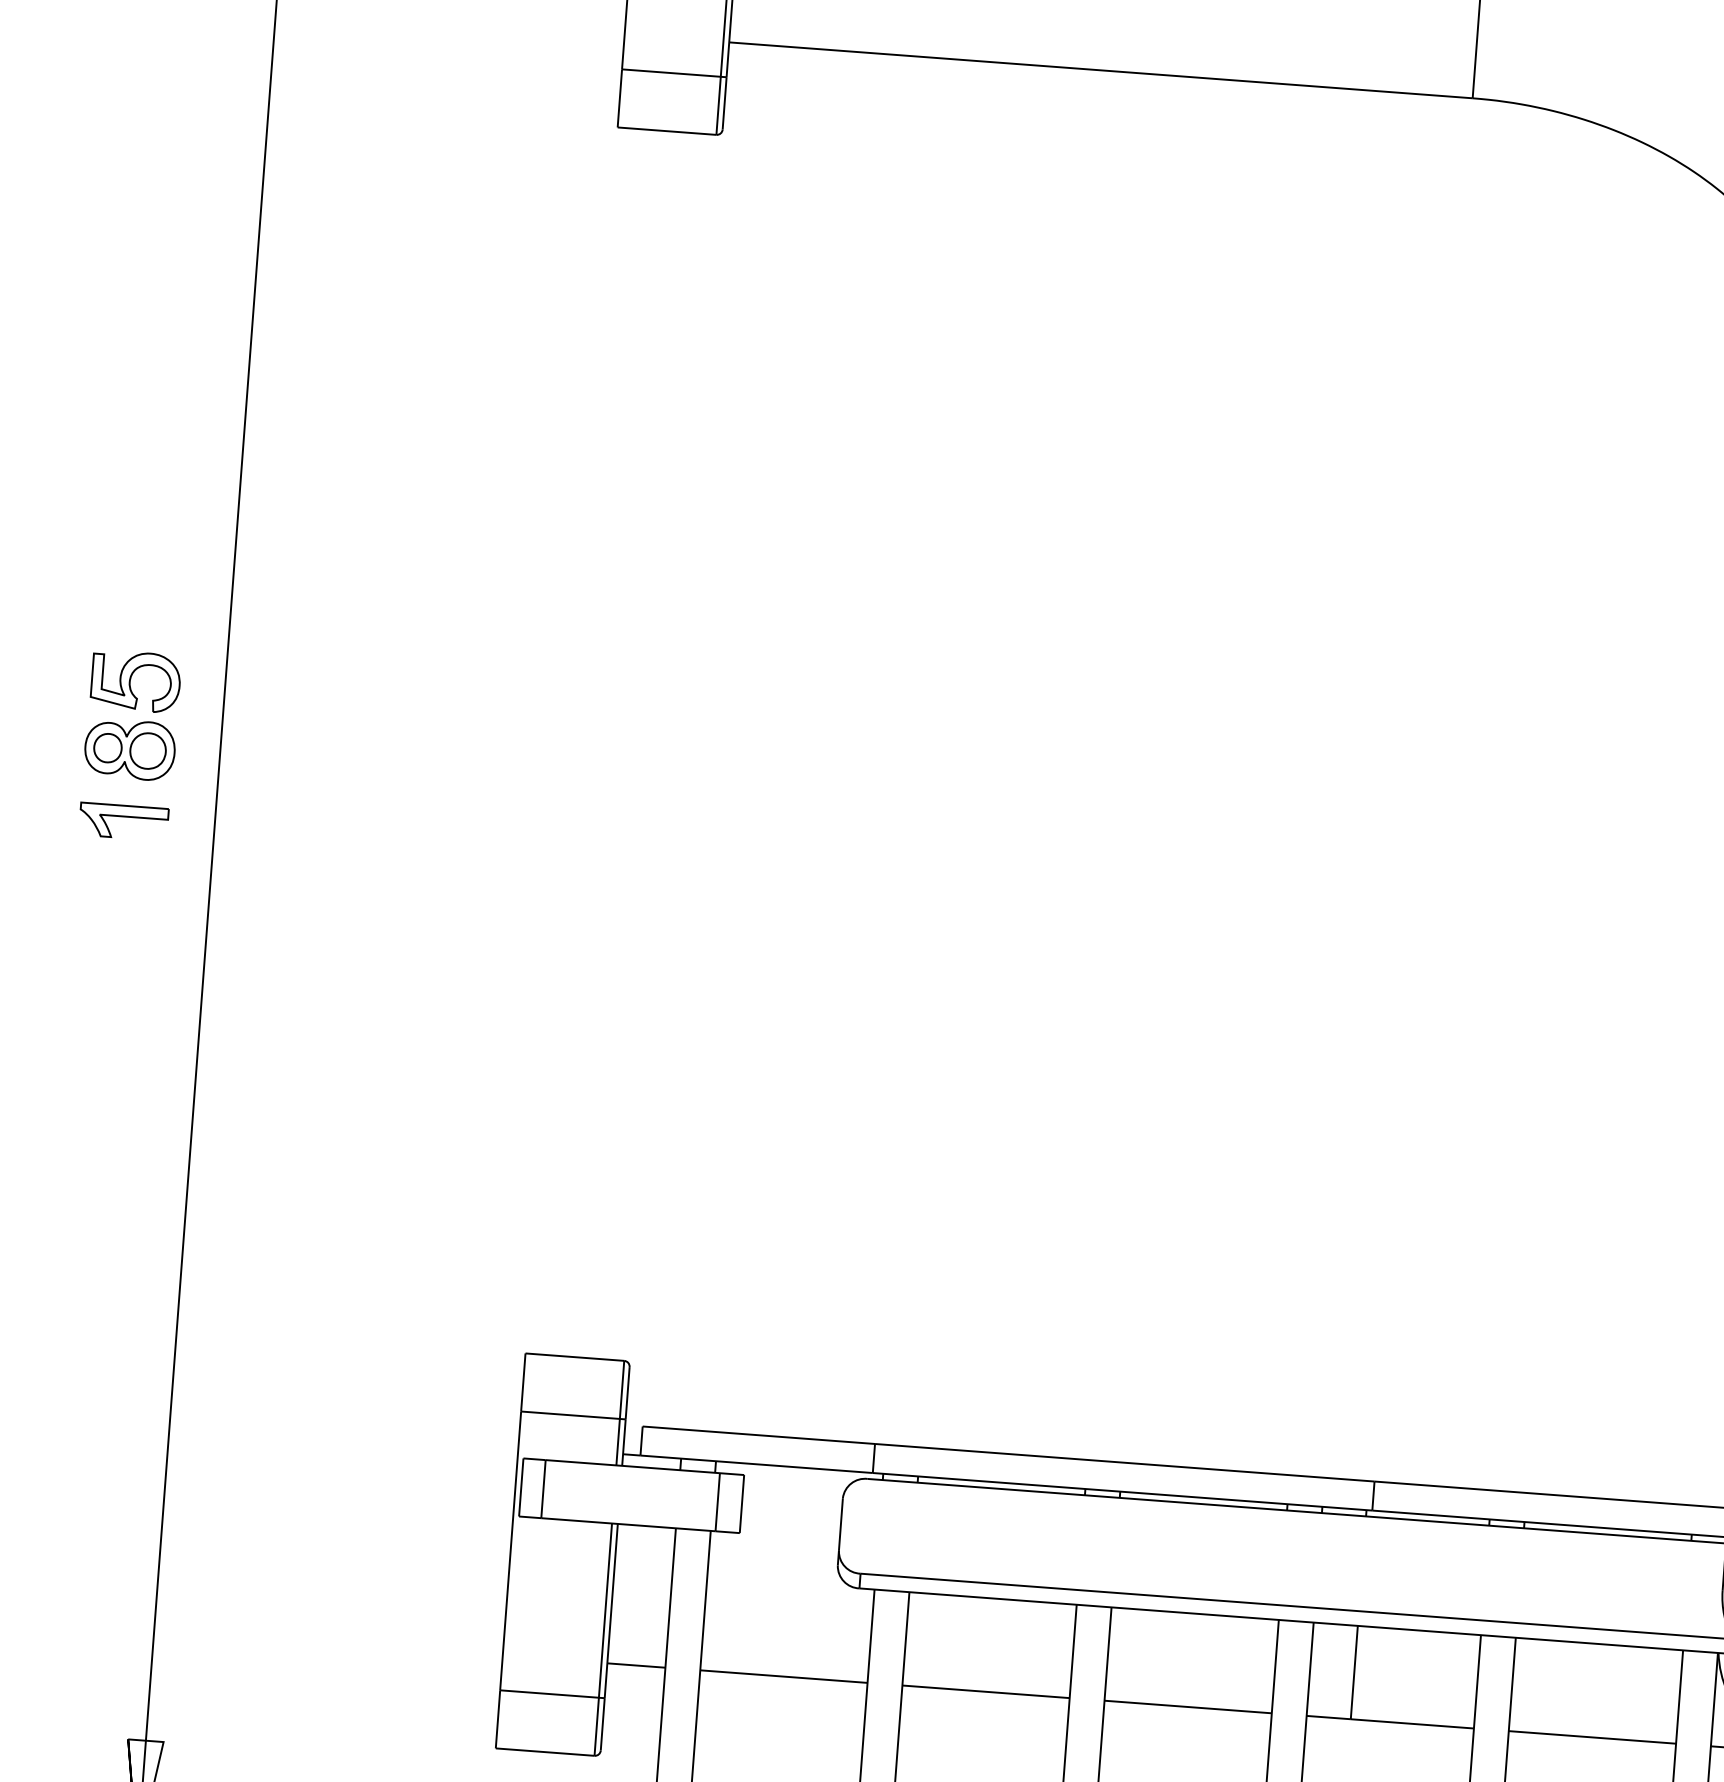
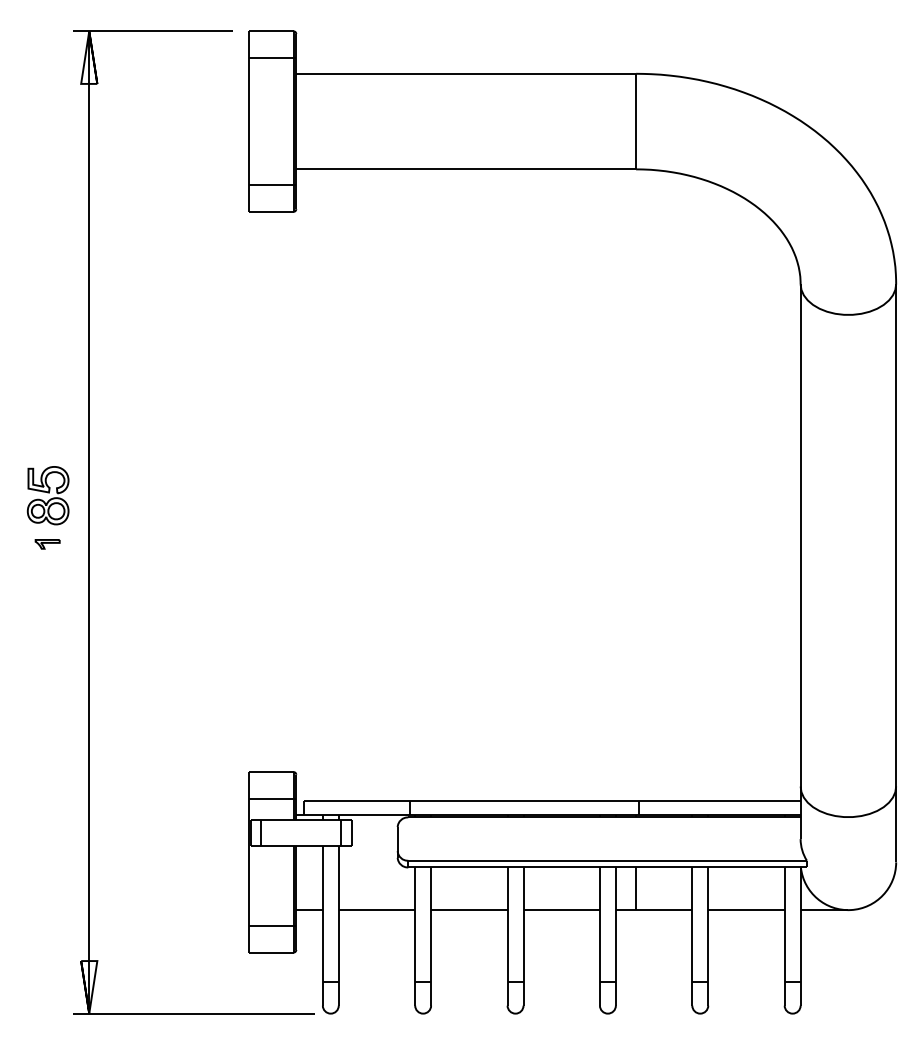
part: (123, 822) -> (47, 544), size x0.6

